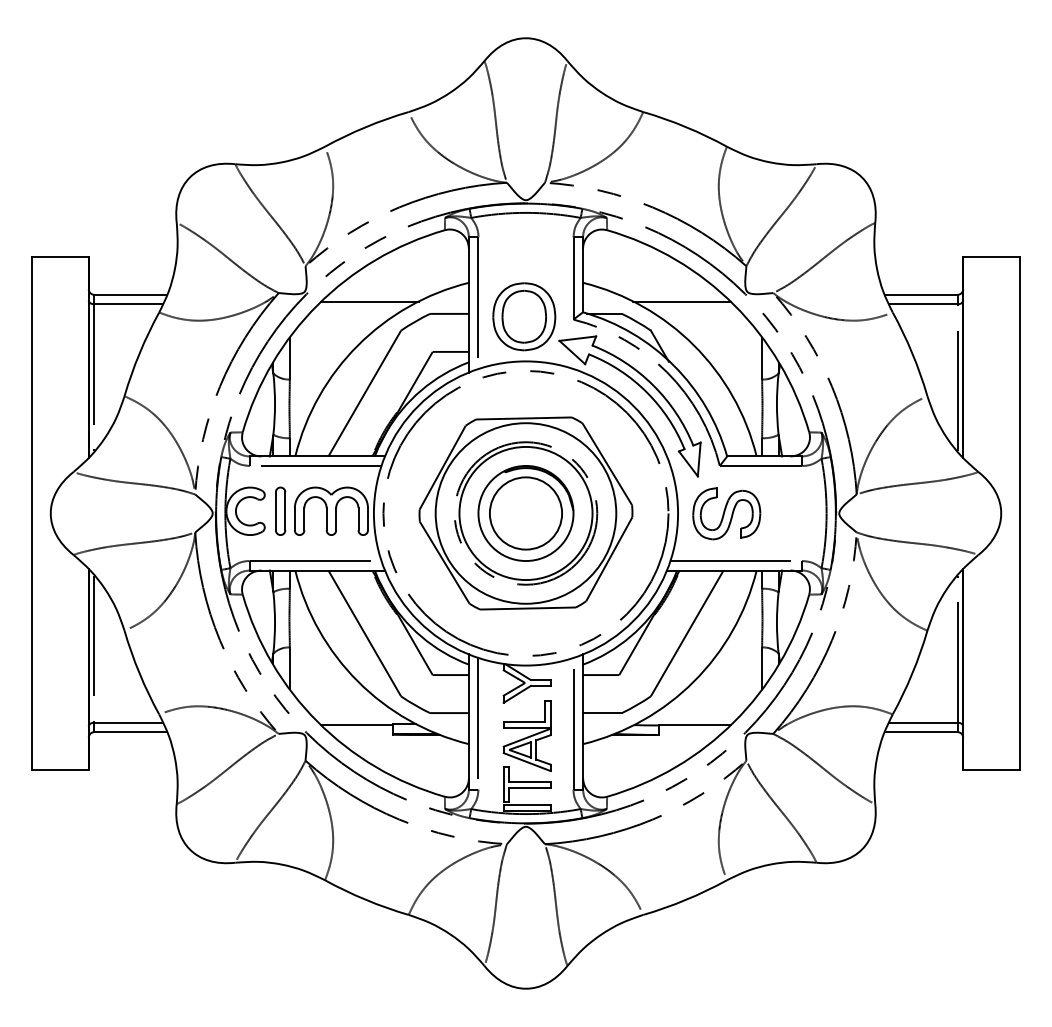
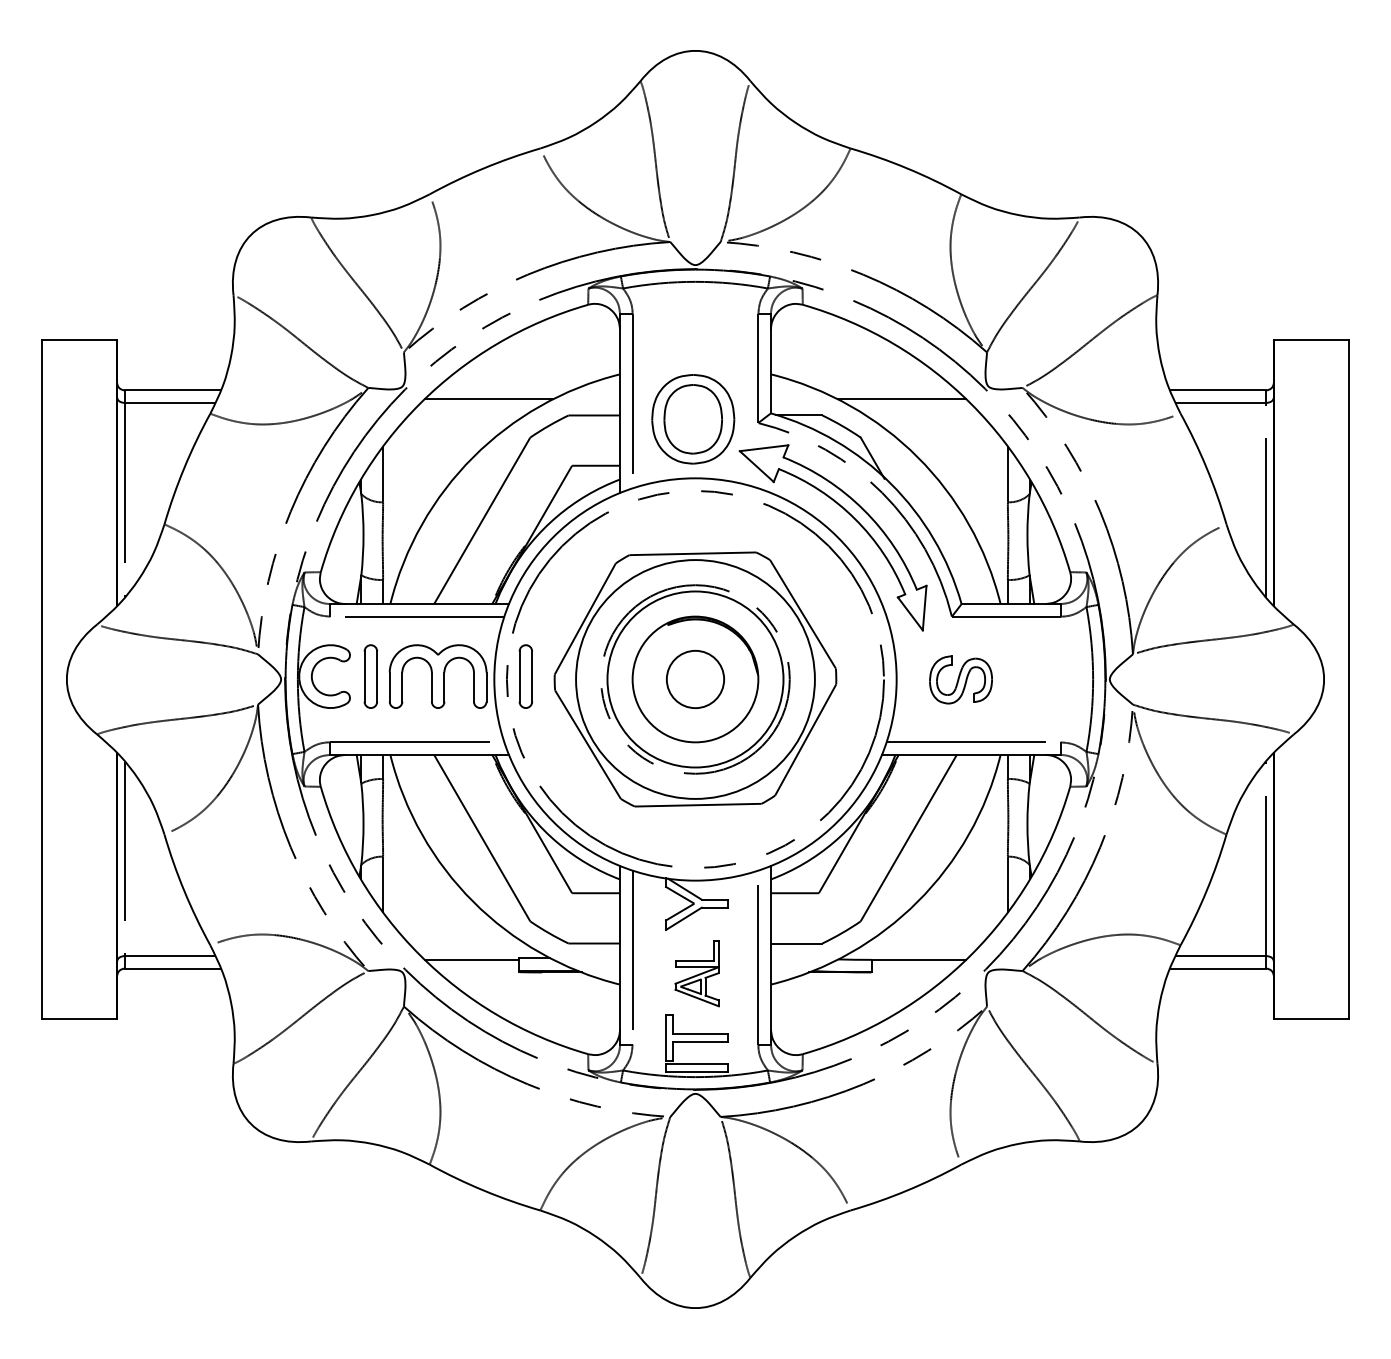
part: (397, 511) -> (525, 676), added
circle: (526, 513) -> (695, 679), size x0.6
part: (726, 513) -> (960, 679), size x0.7
part: (527, 735) -> (697, 973), size x0.7

